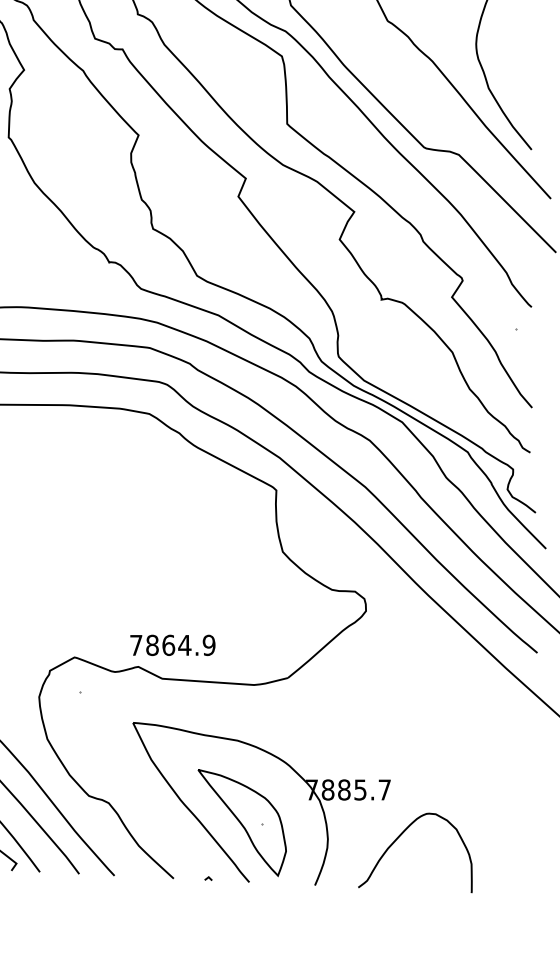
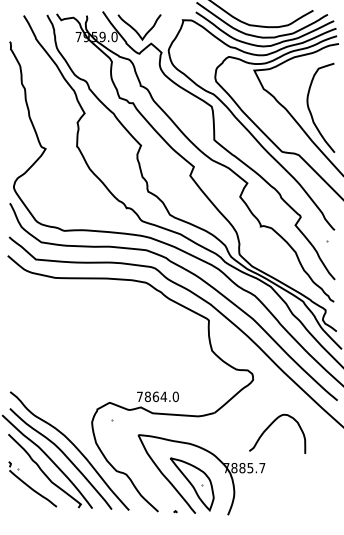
text: (208, 644) -> (175, 396), 7864.9 -> 7864.0
curve: (401, 837) -> (270, 426), moved

